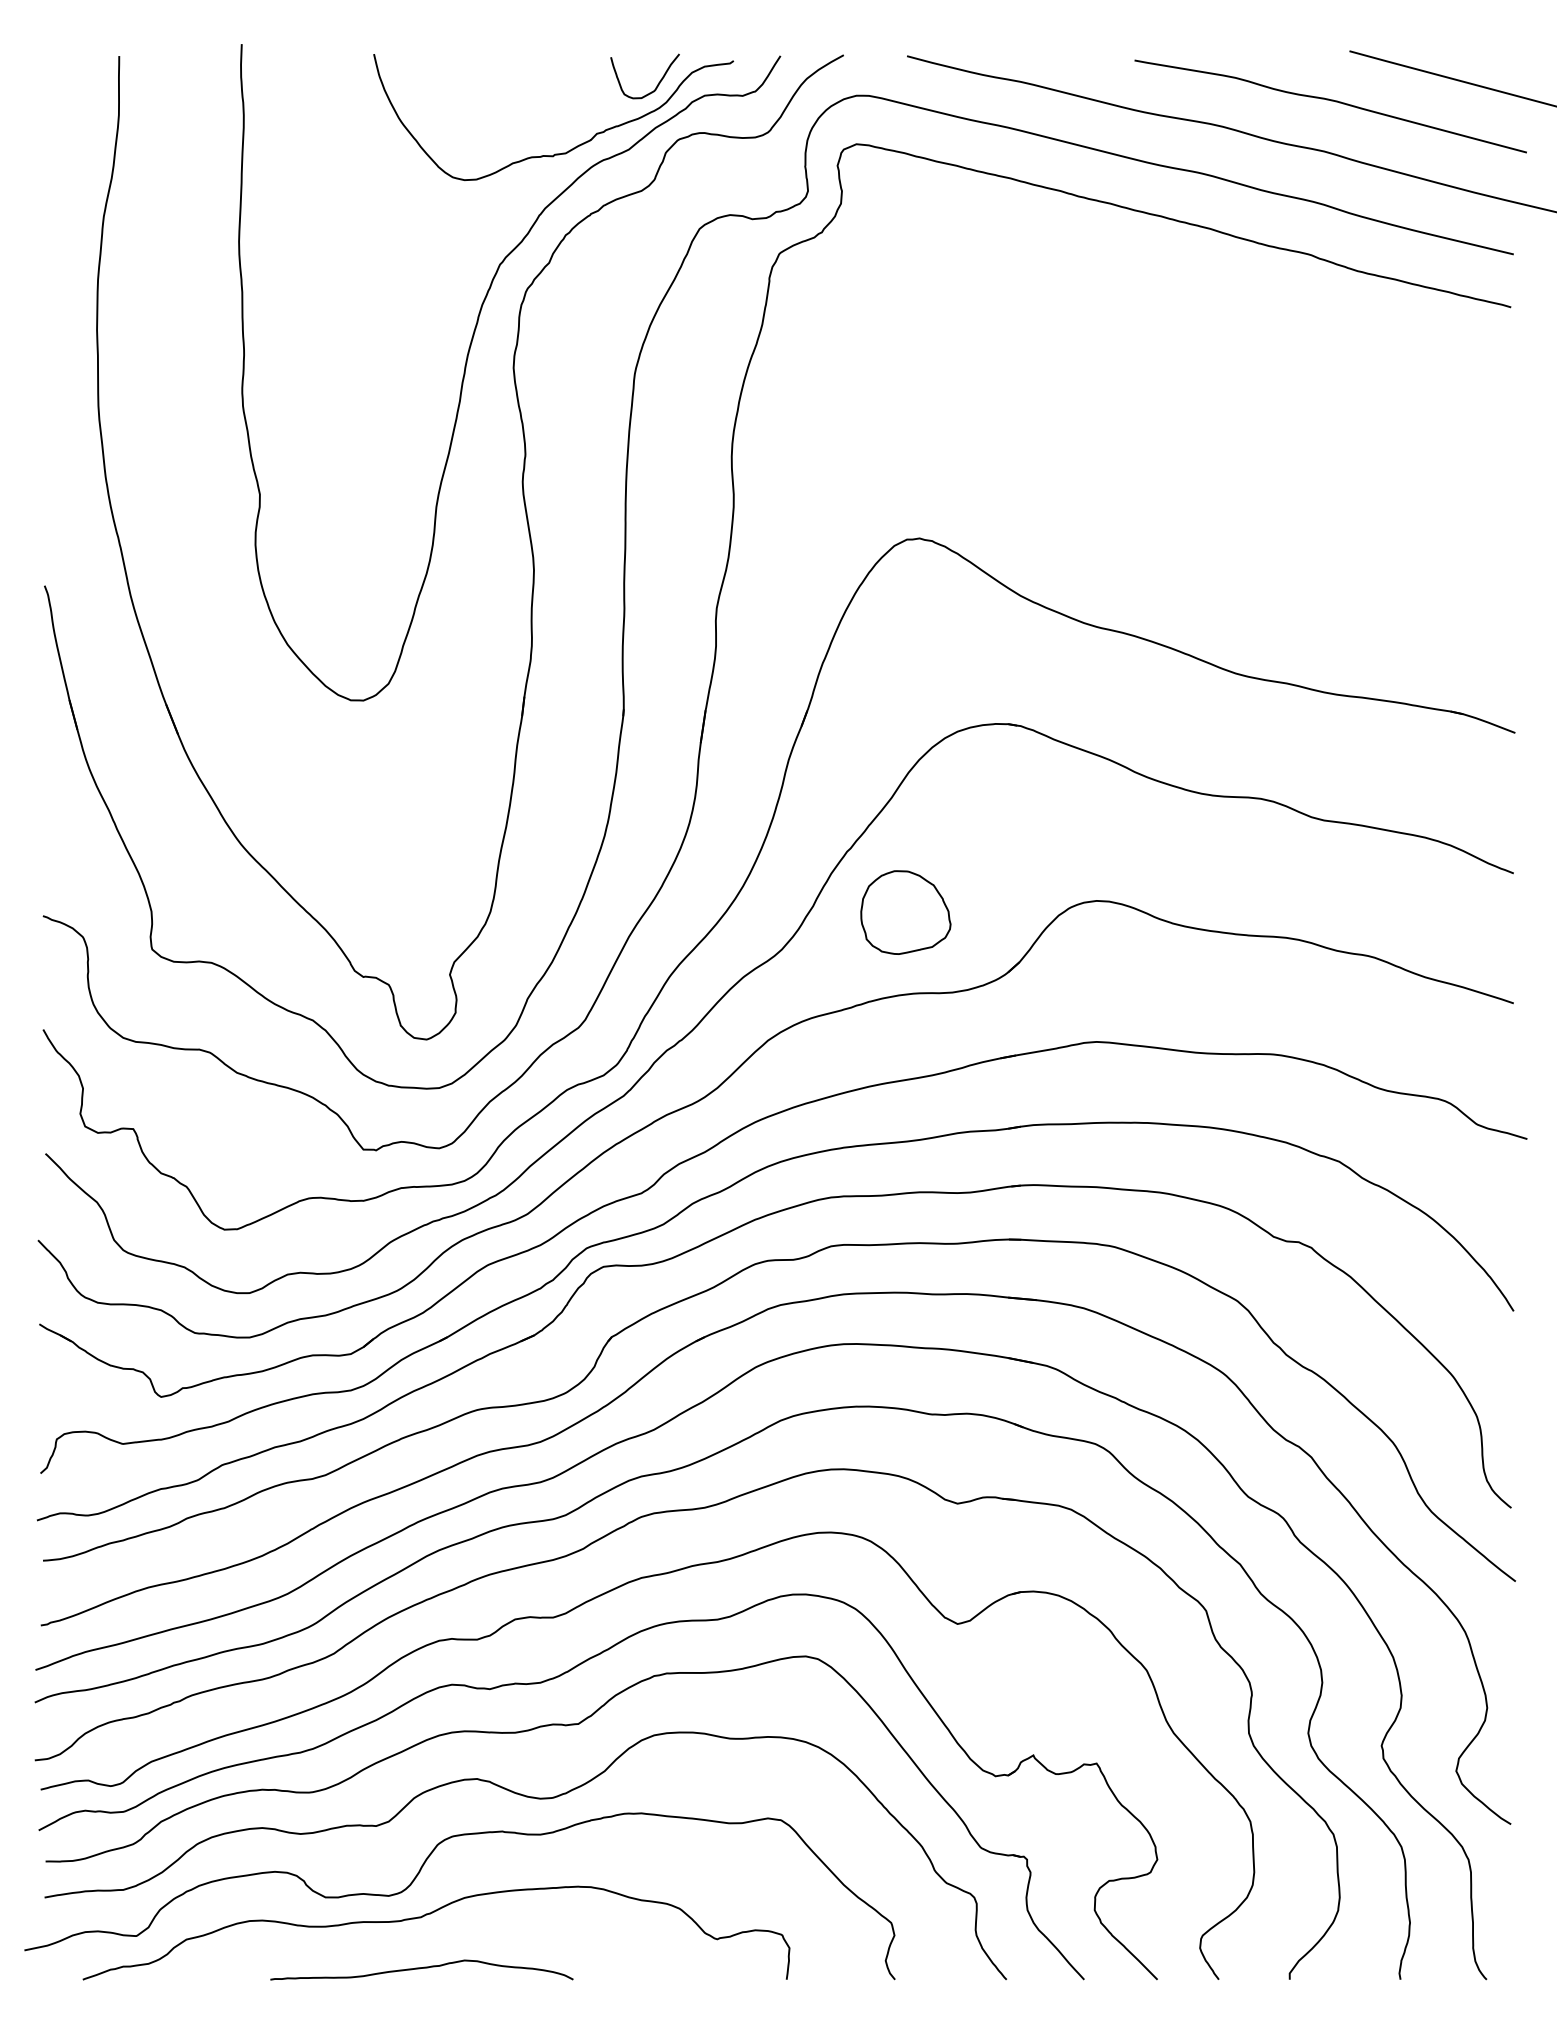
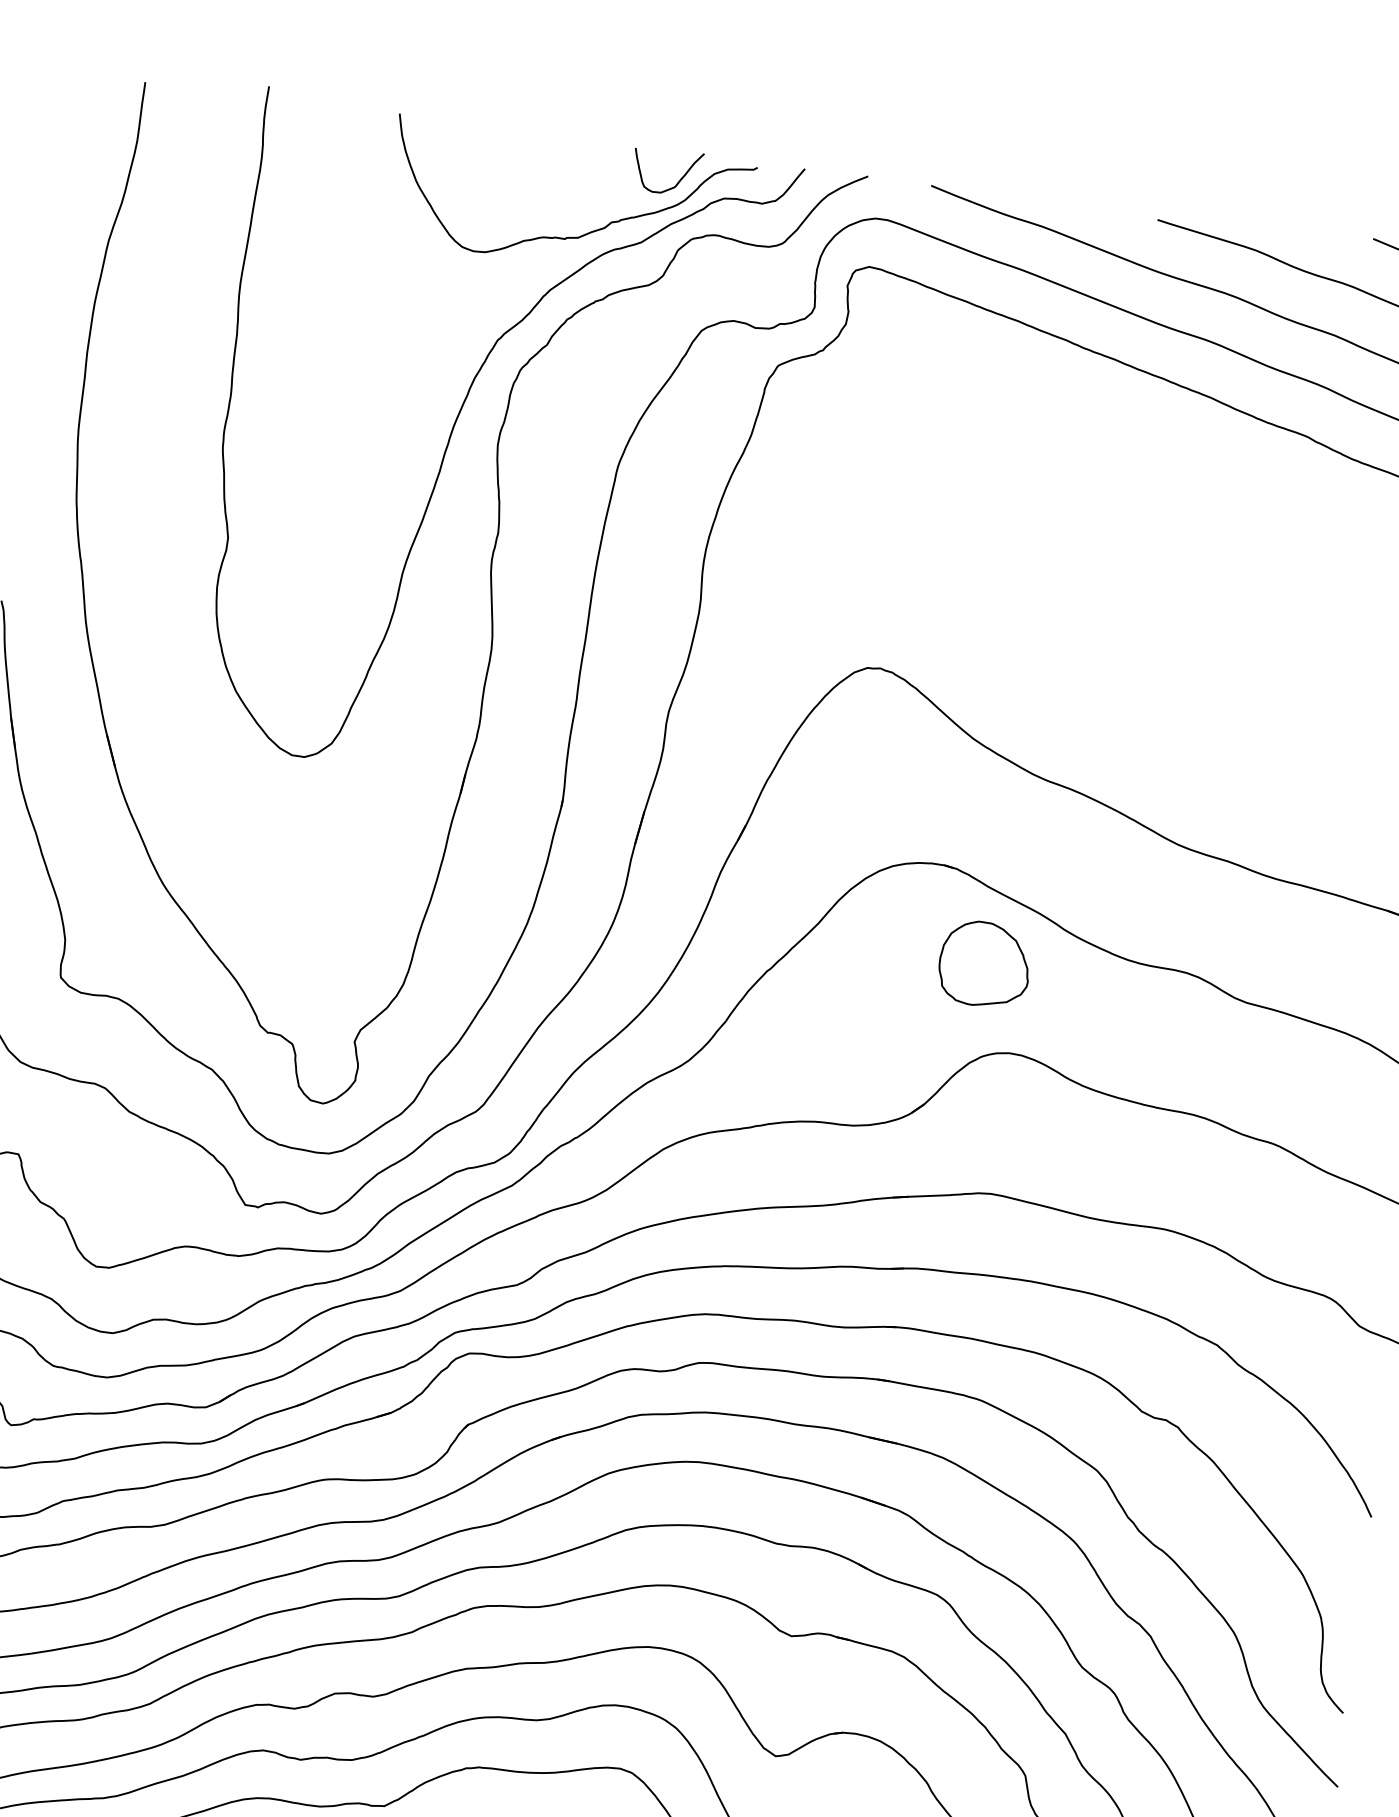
part: (905, 912) -> (984, 964), moved

